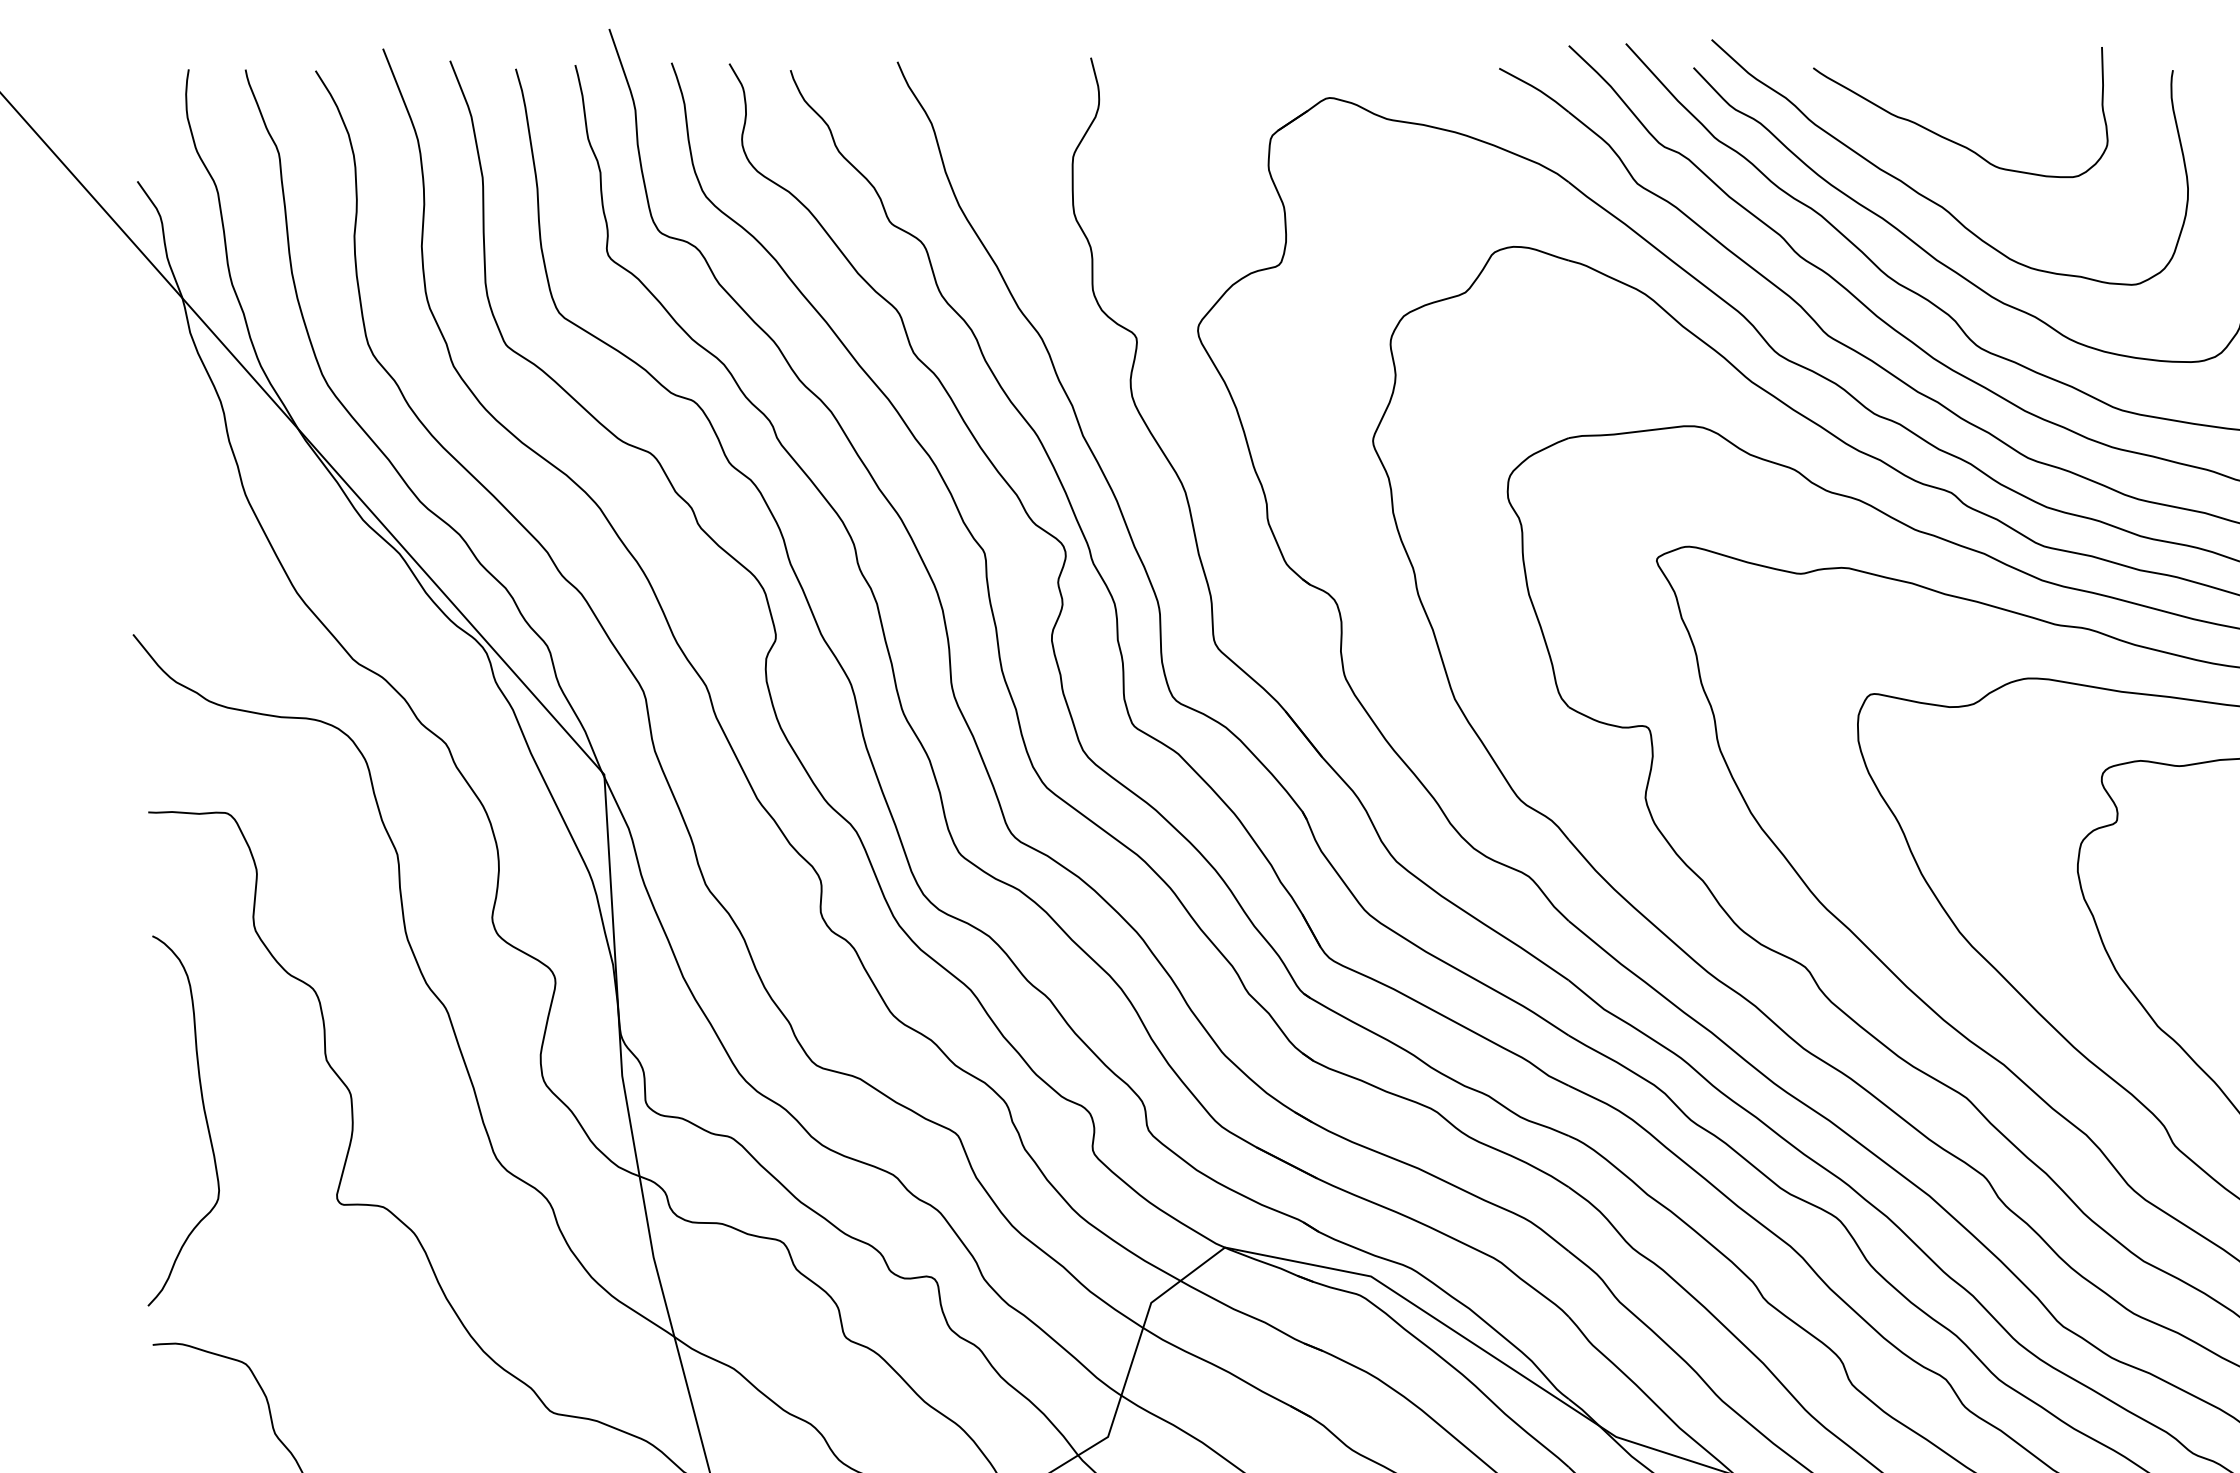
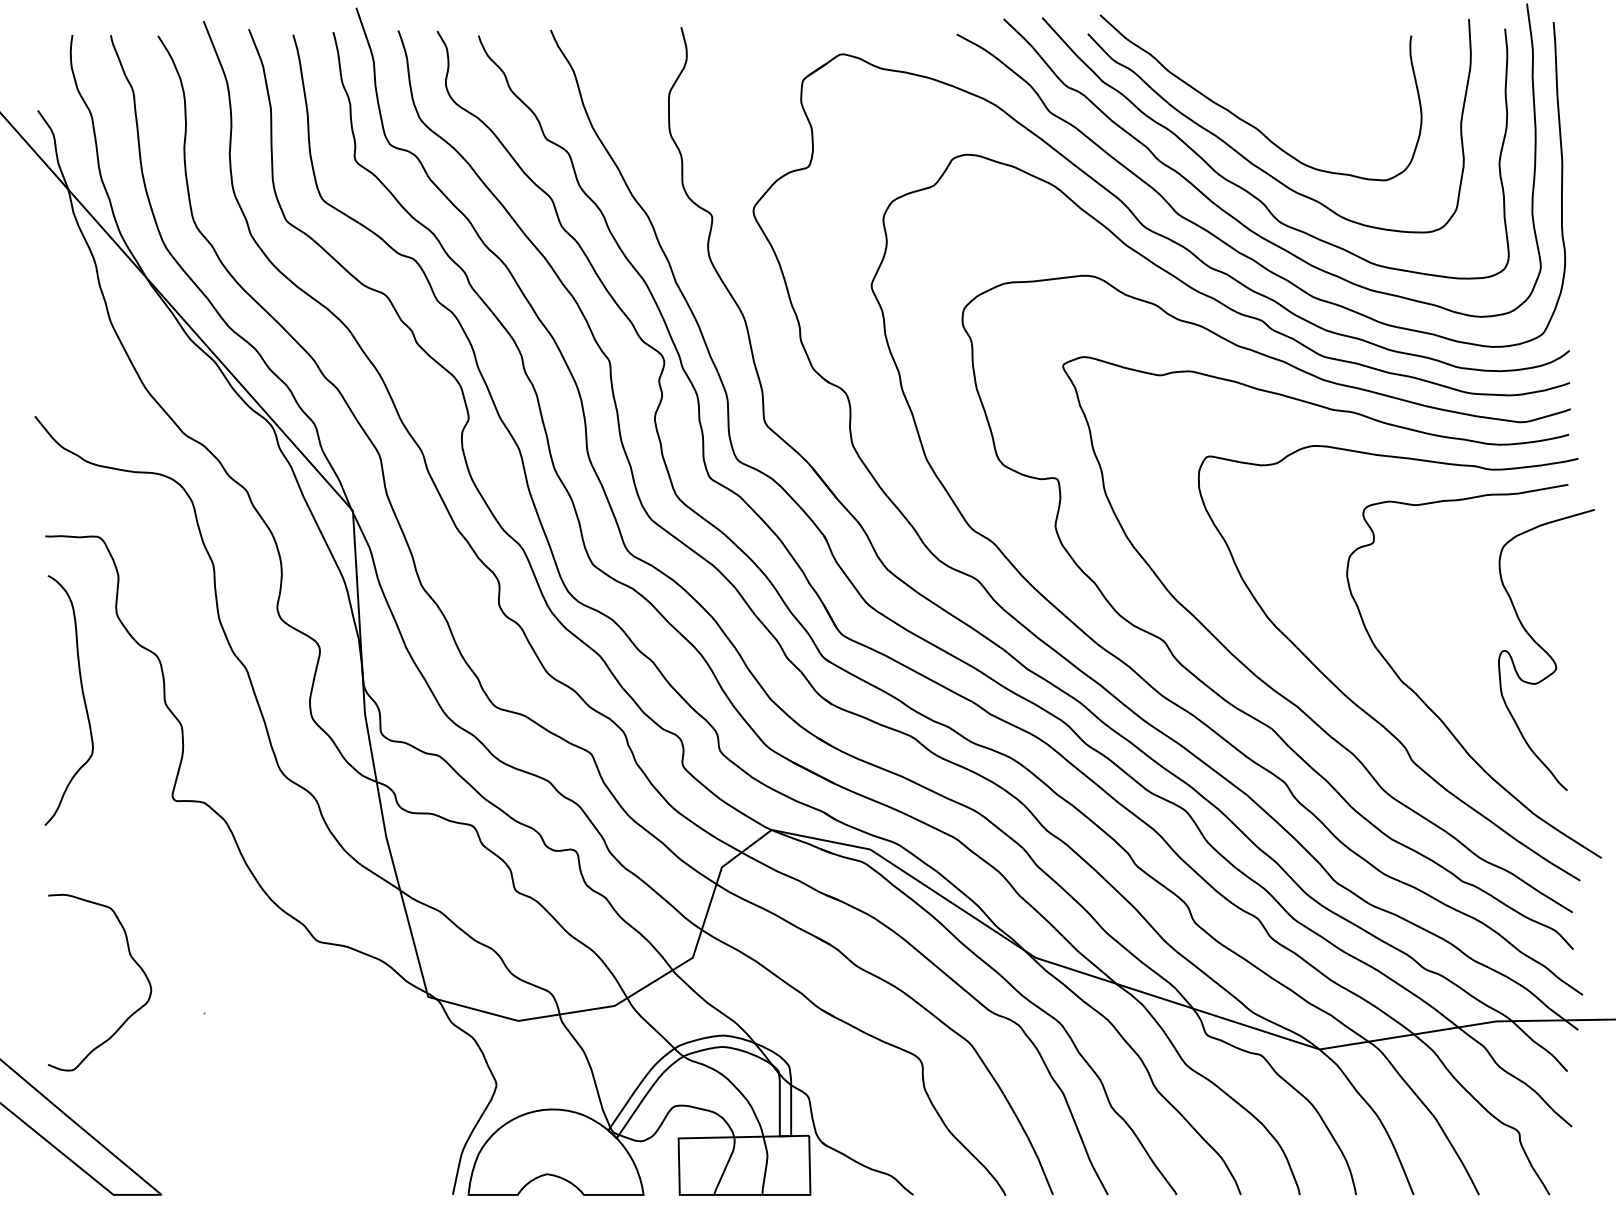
curve: (1949, 138) -> (1260, 81), removed
curve: (203, 1114) -> (82, 696), moved

